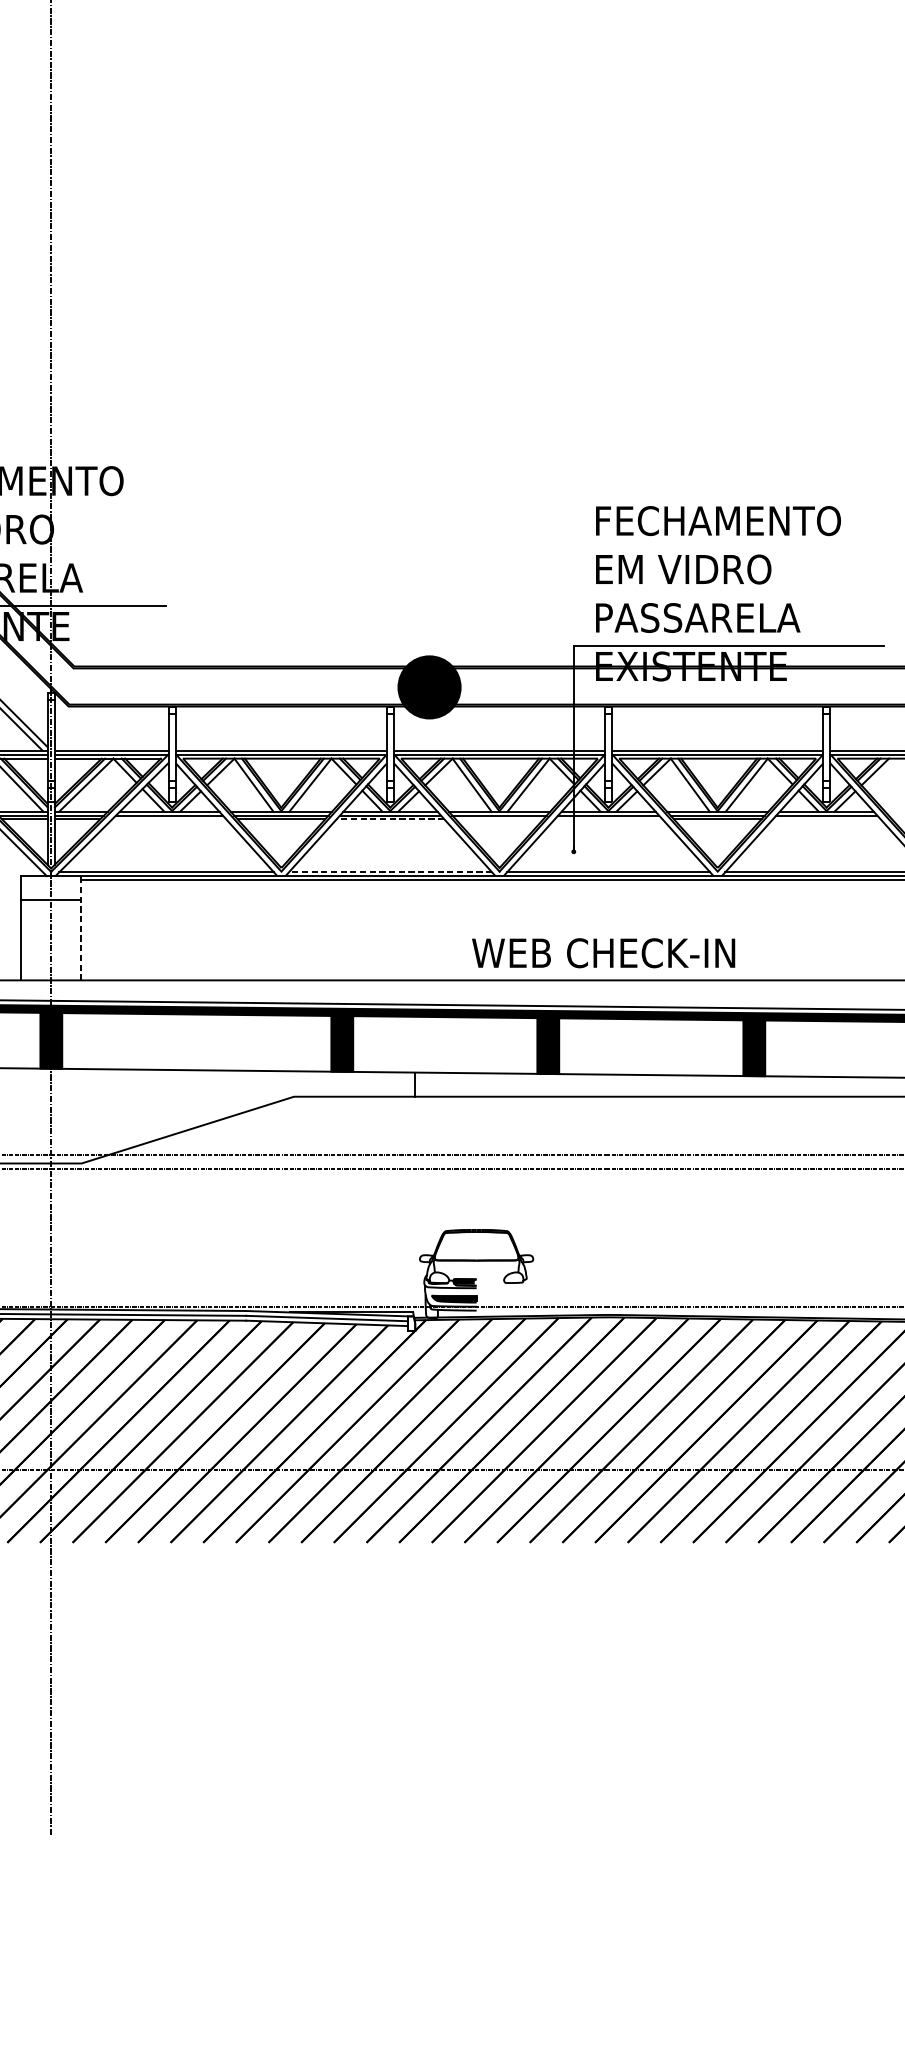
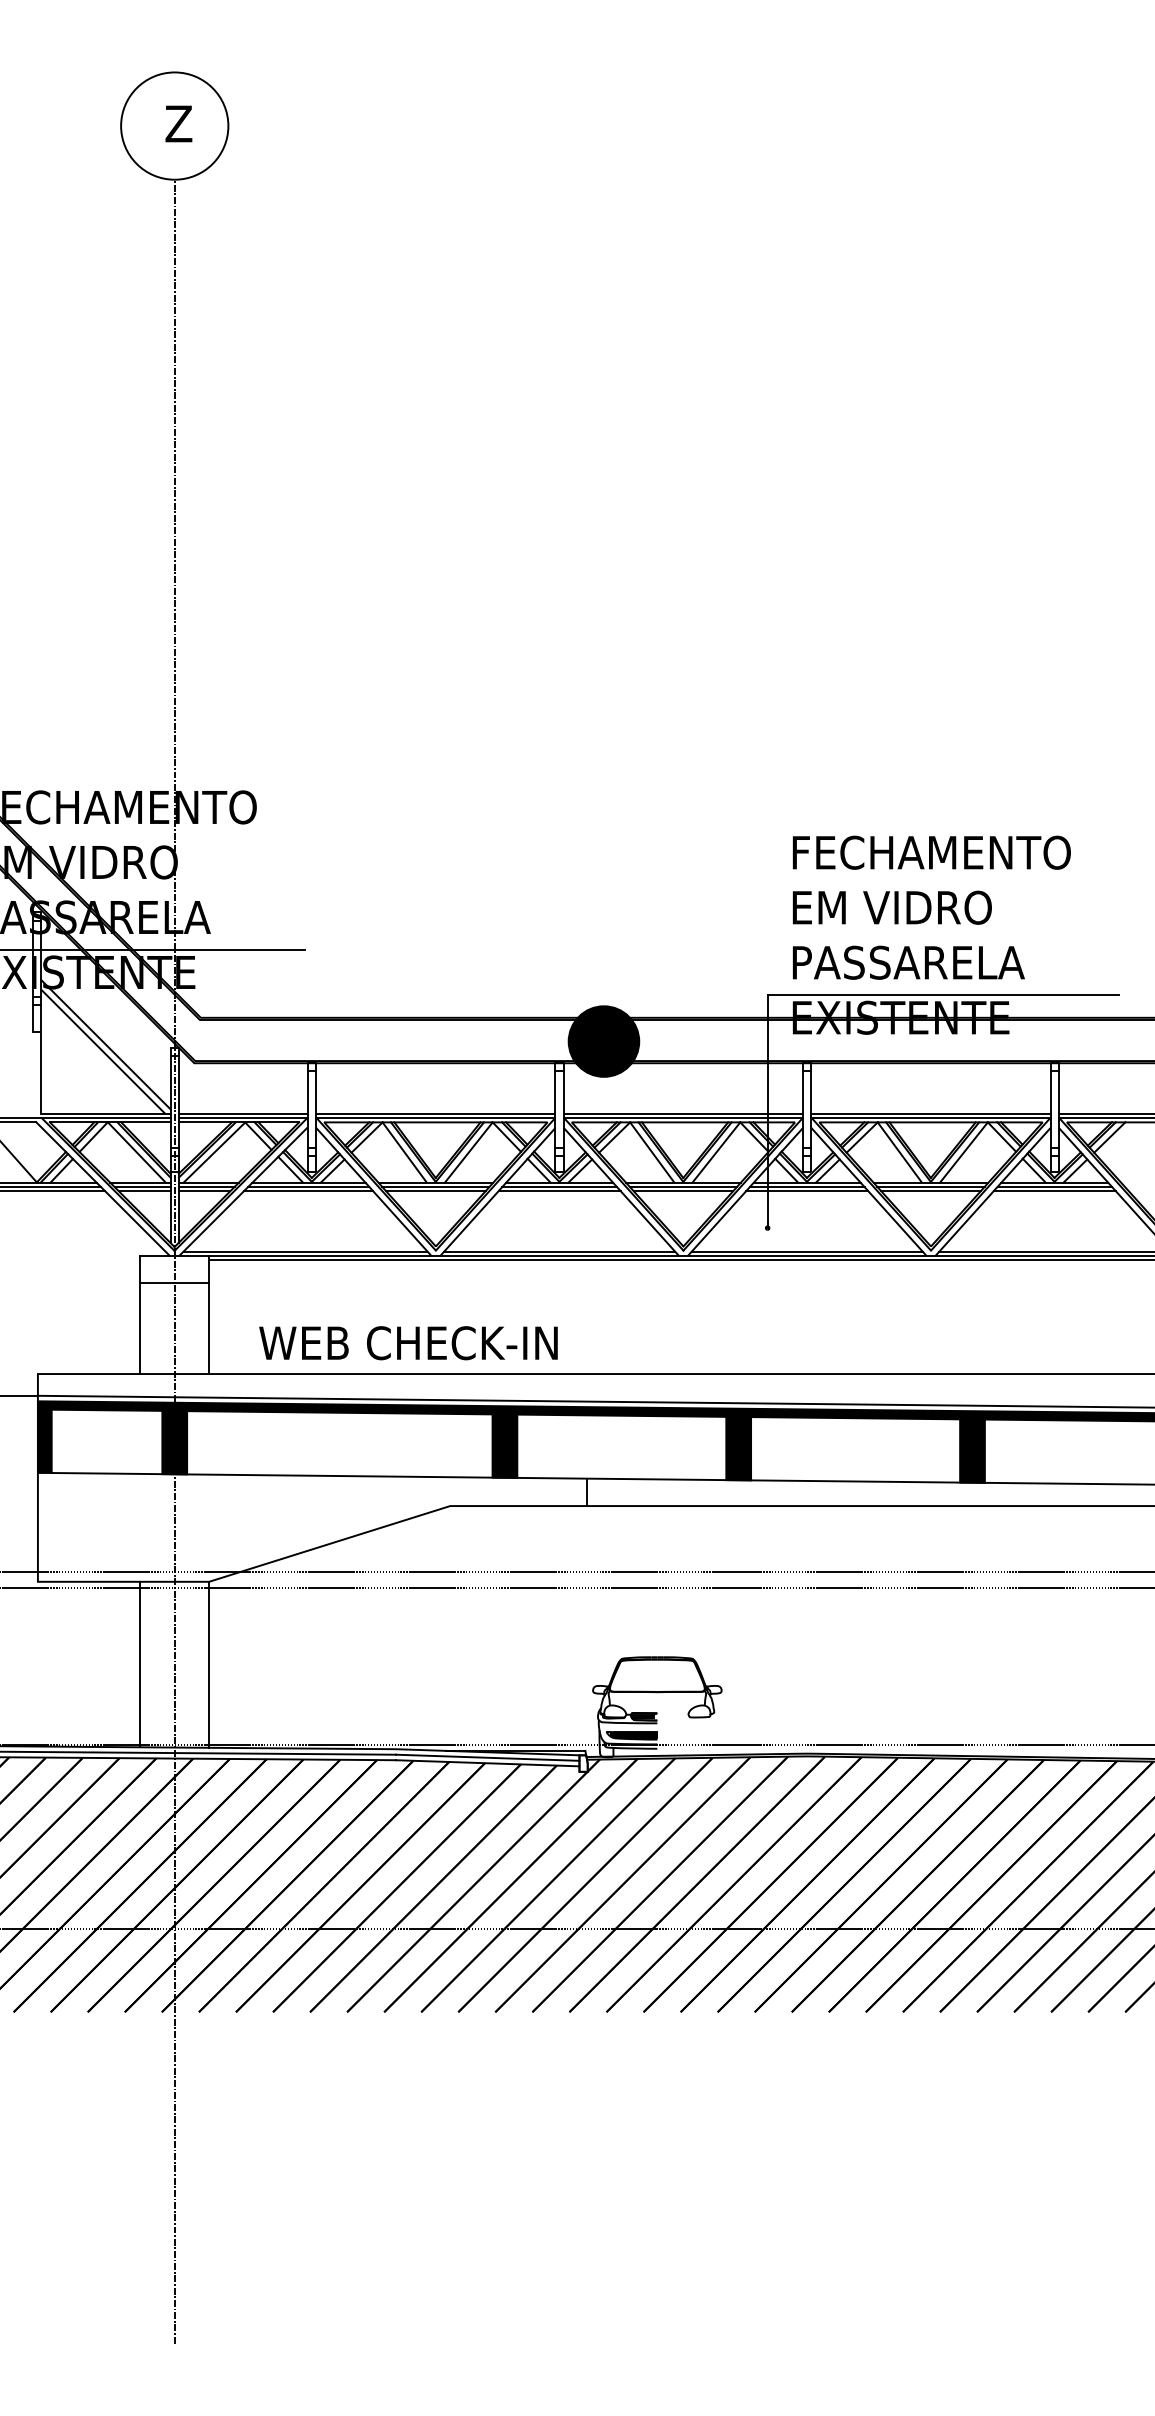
line: (169, 819) -> (308, 1191), added
line: (390, 819) -> (559, 1191), dashed -> solid
line: (499, 819) -> (683, 1191), added
line: (608, 819) -> (807, 1191), added
line: (826, 819) -> (1054, 1191), added
line: (390, 872) -> (559, 1251), dashed -> solid
line: (81, 927) -> (208, 1314), dashed -> solid
text: (603, 953) -> (408, 1343), moved
line: (21, 1235) -> (140, 1663), added
line: (81, 1236) -> (209, 1664), added

